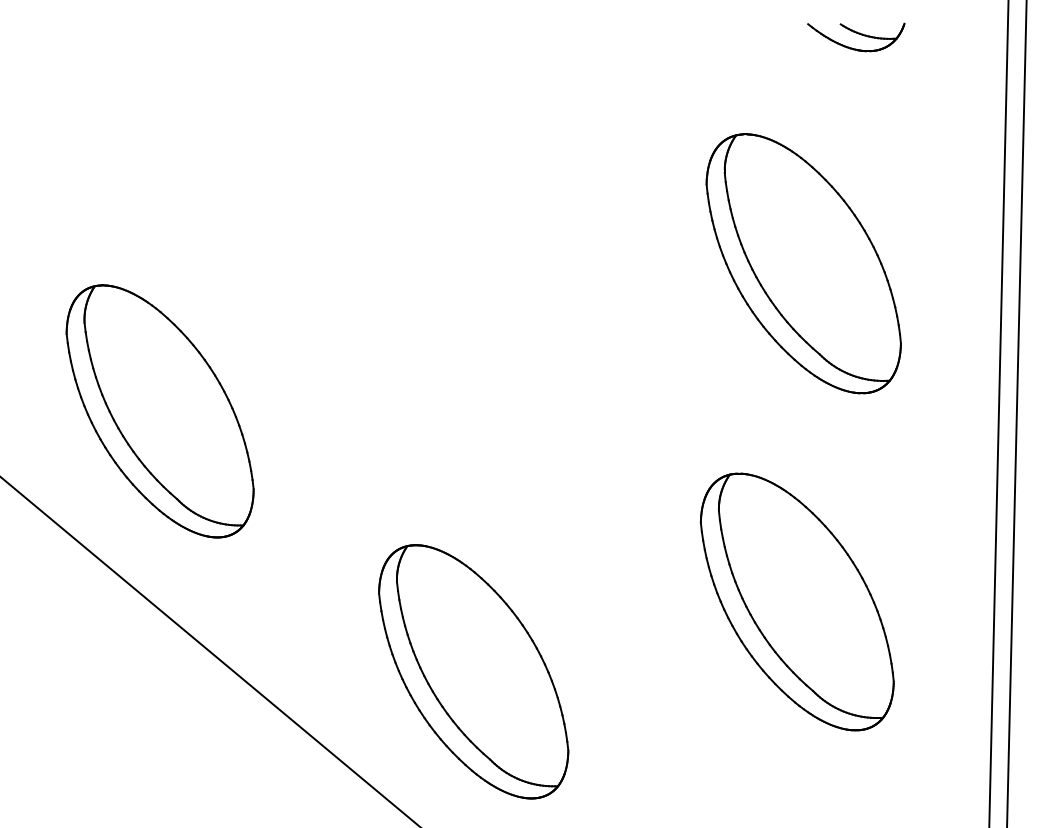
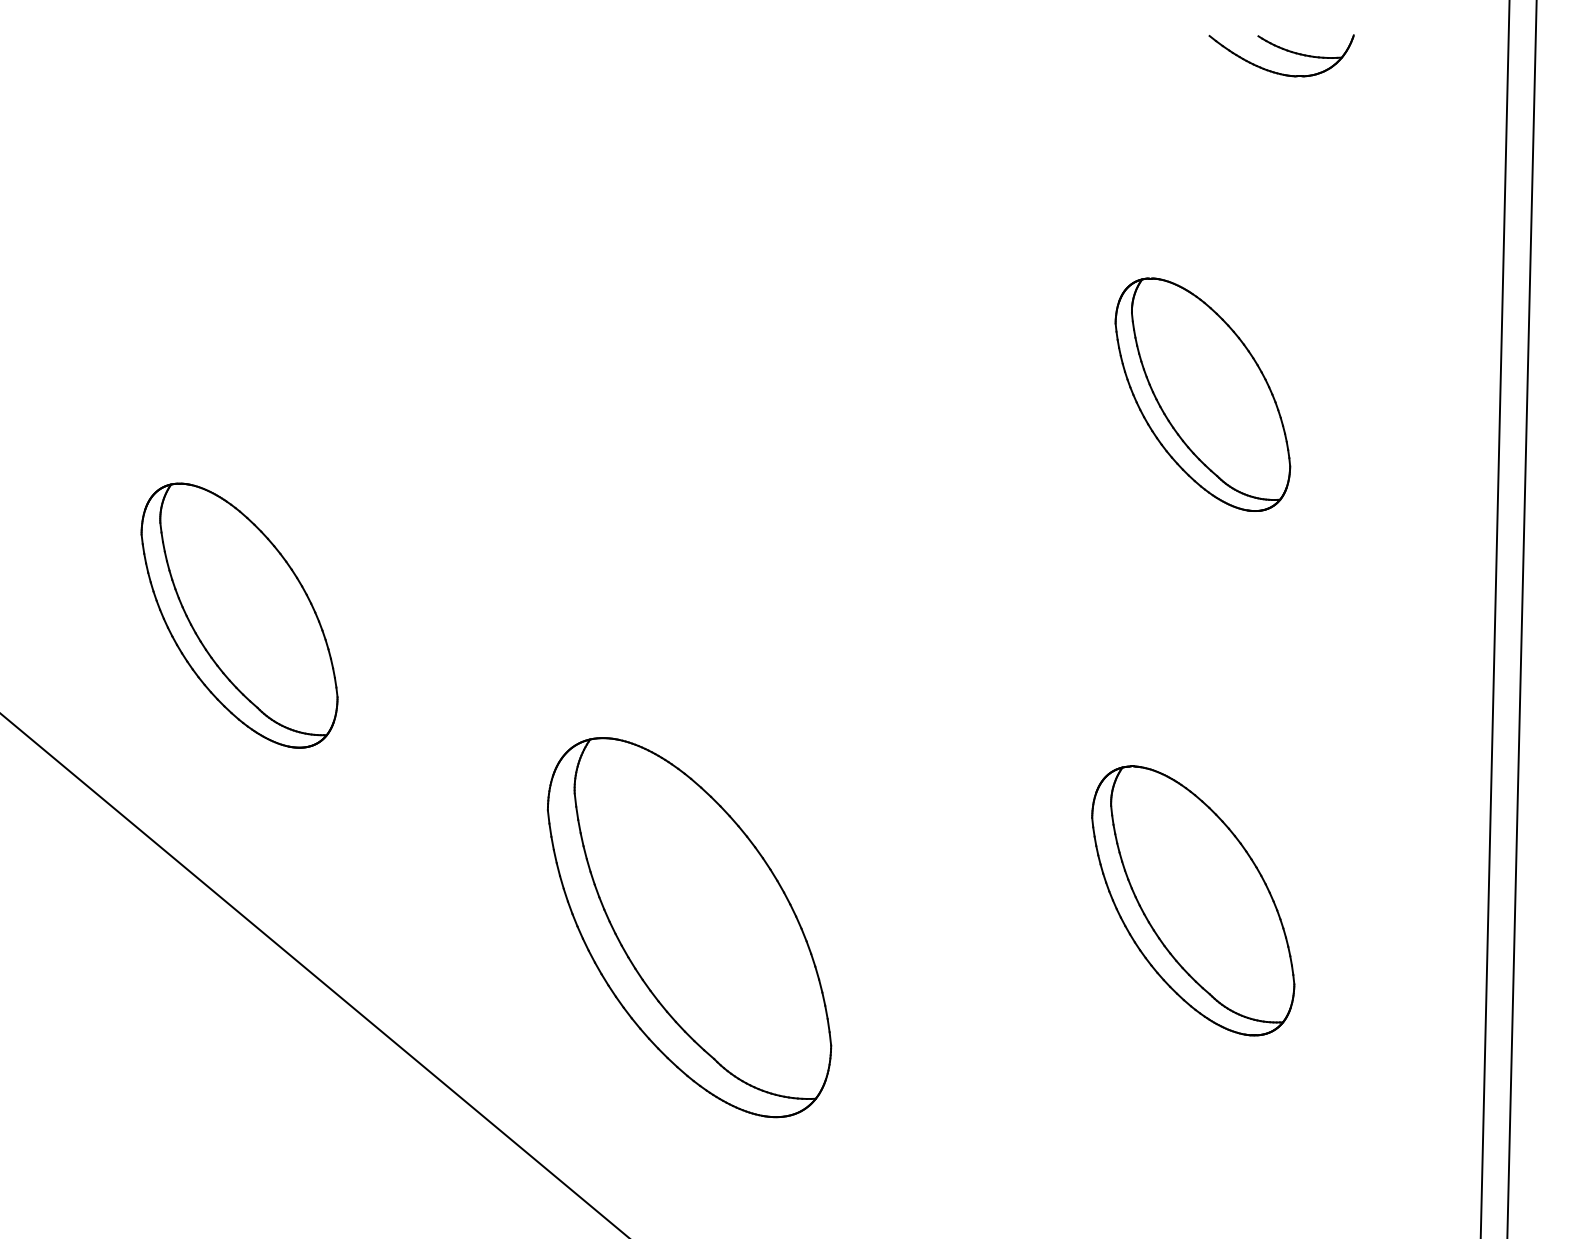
part: (803, 263) -> (1202, 394), size x0.6
part: (159, 411) -> (238, 615), size x0.7
part: (796, 601) -> (1192, 900), size x0.7
part: (473, 671) -> (689, 927), moved

